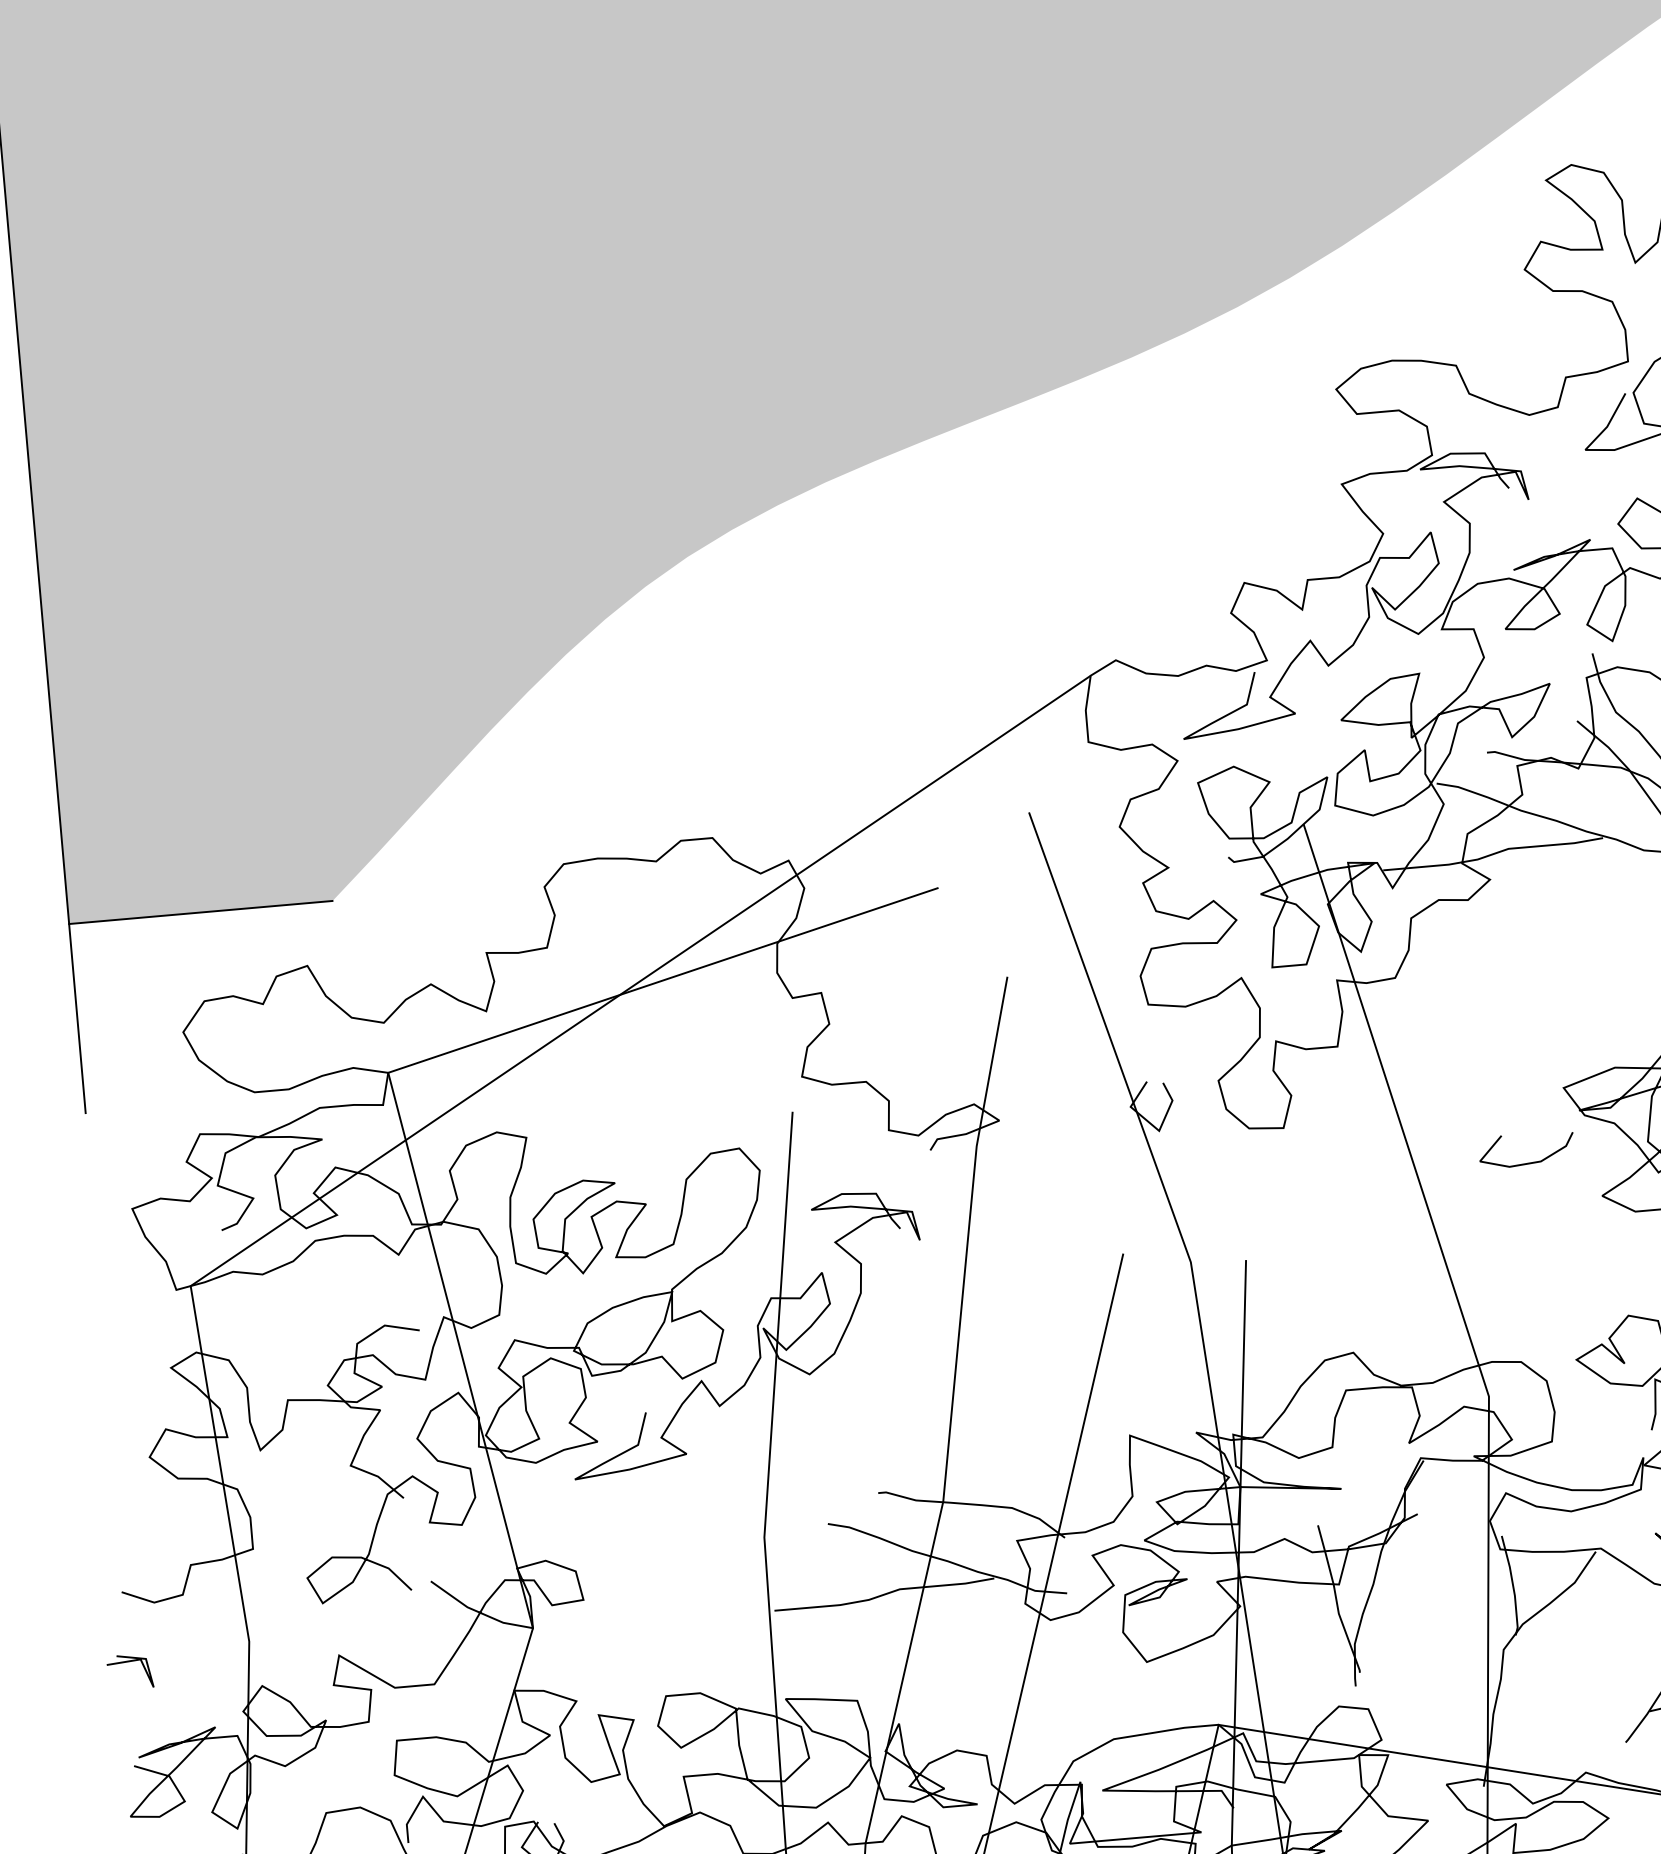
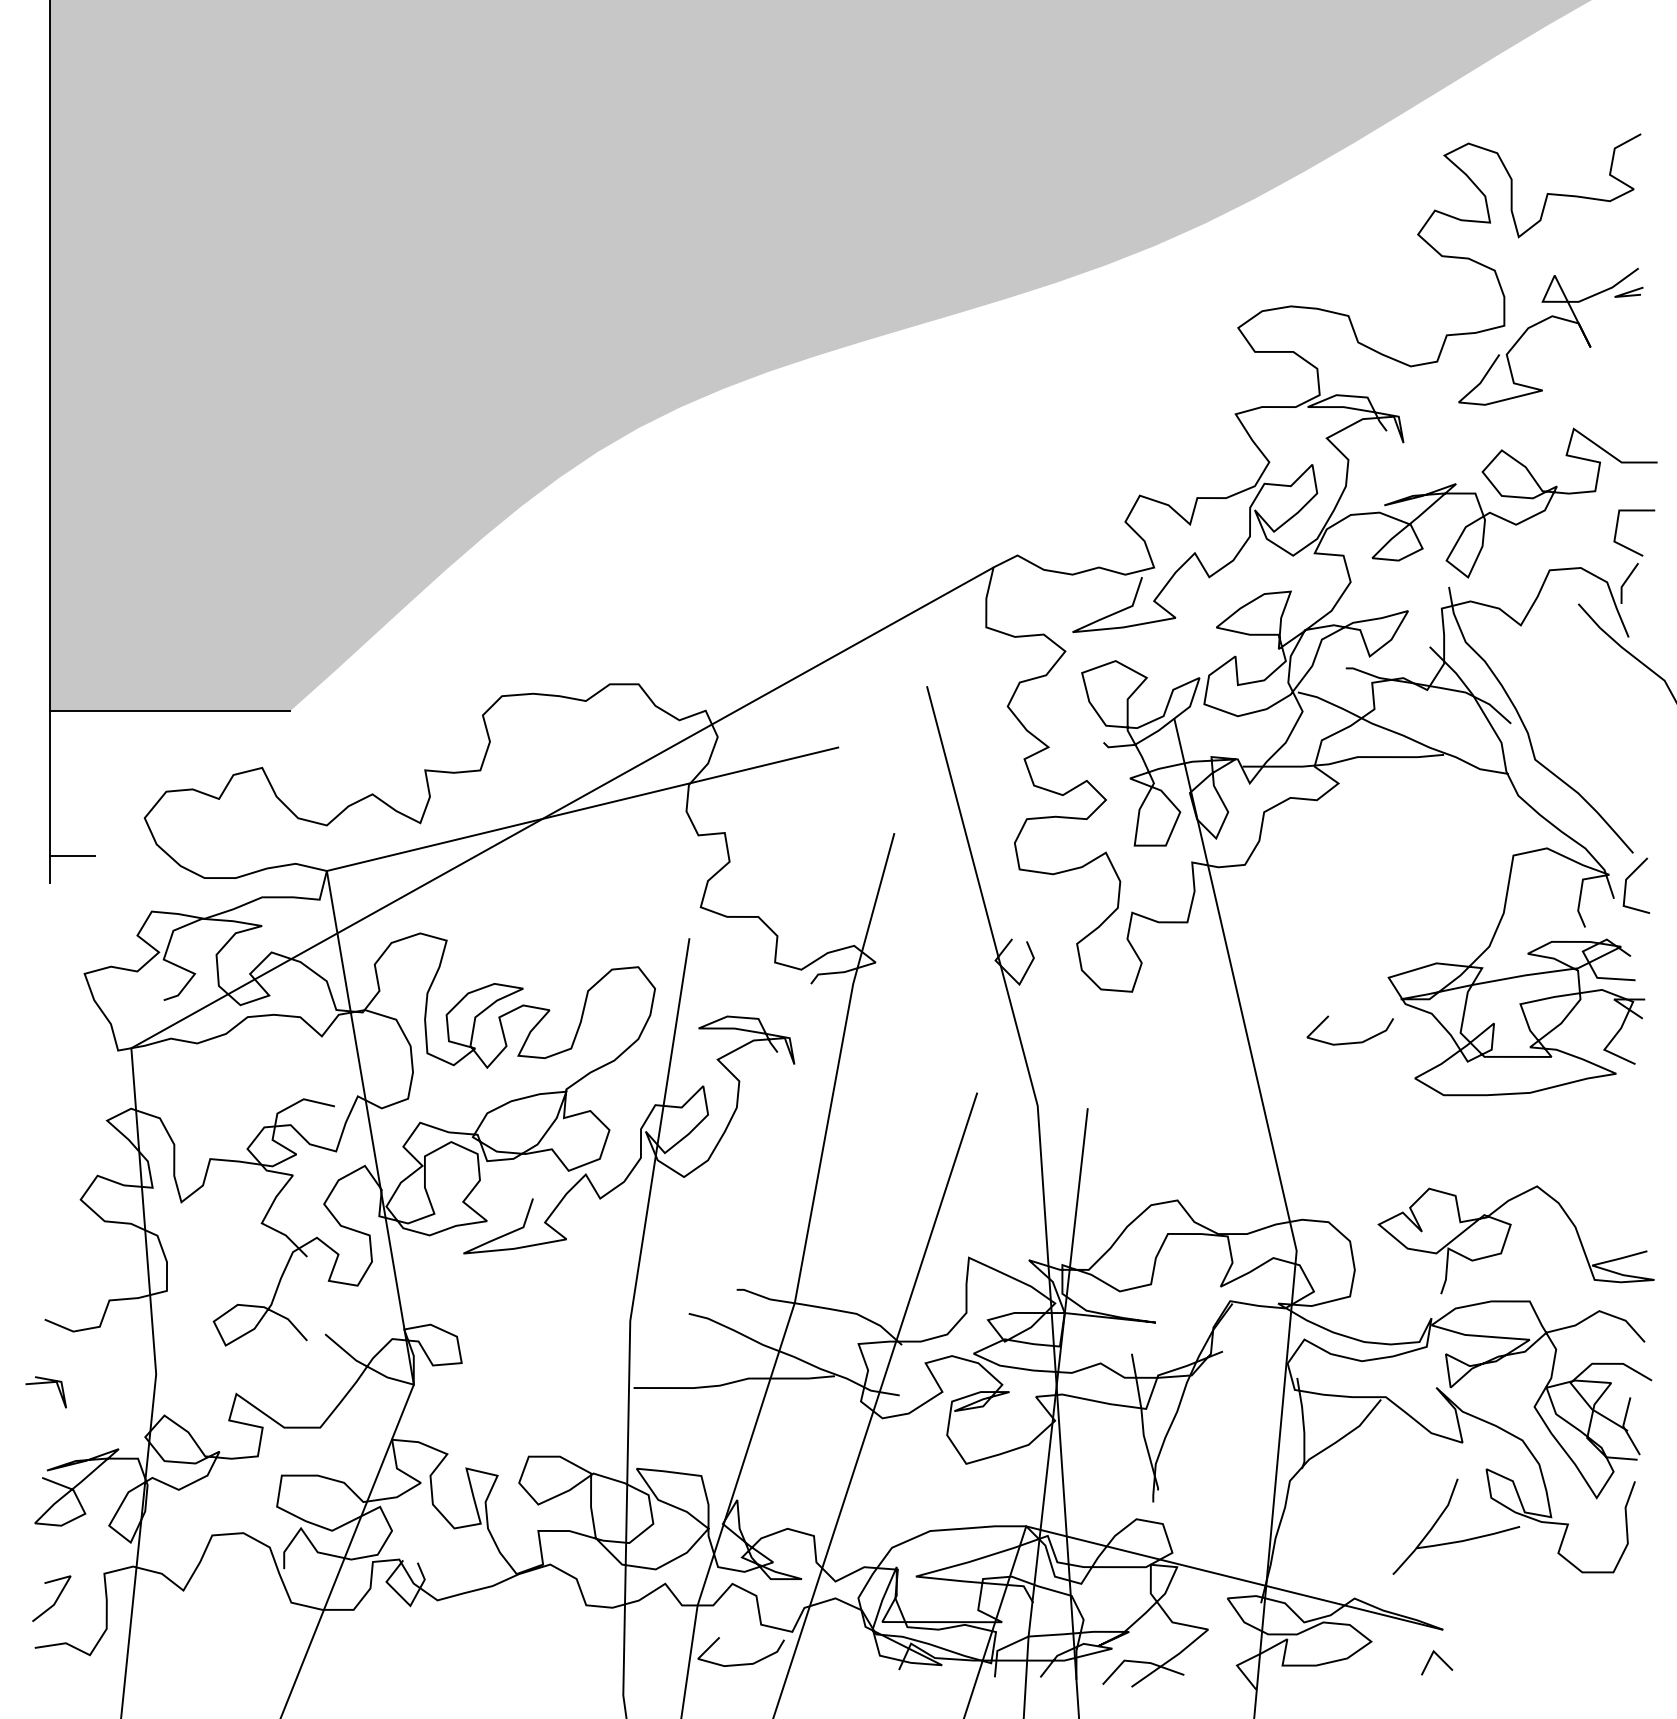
line: (107, 1081) -> (72, 856), added

